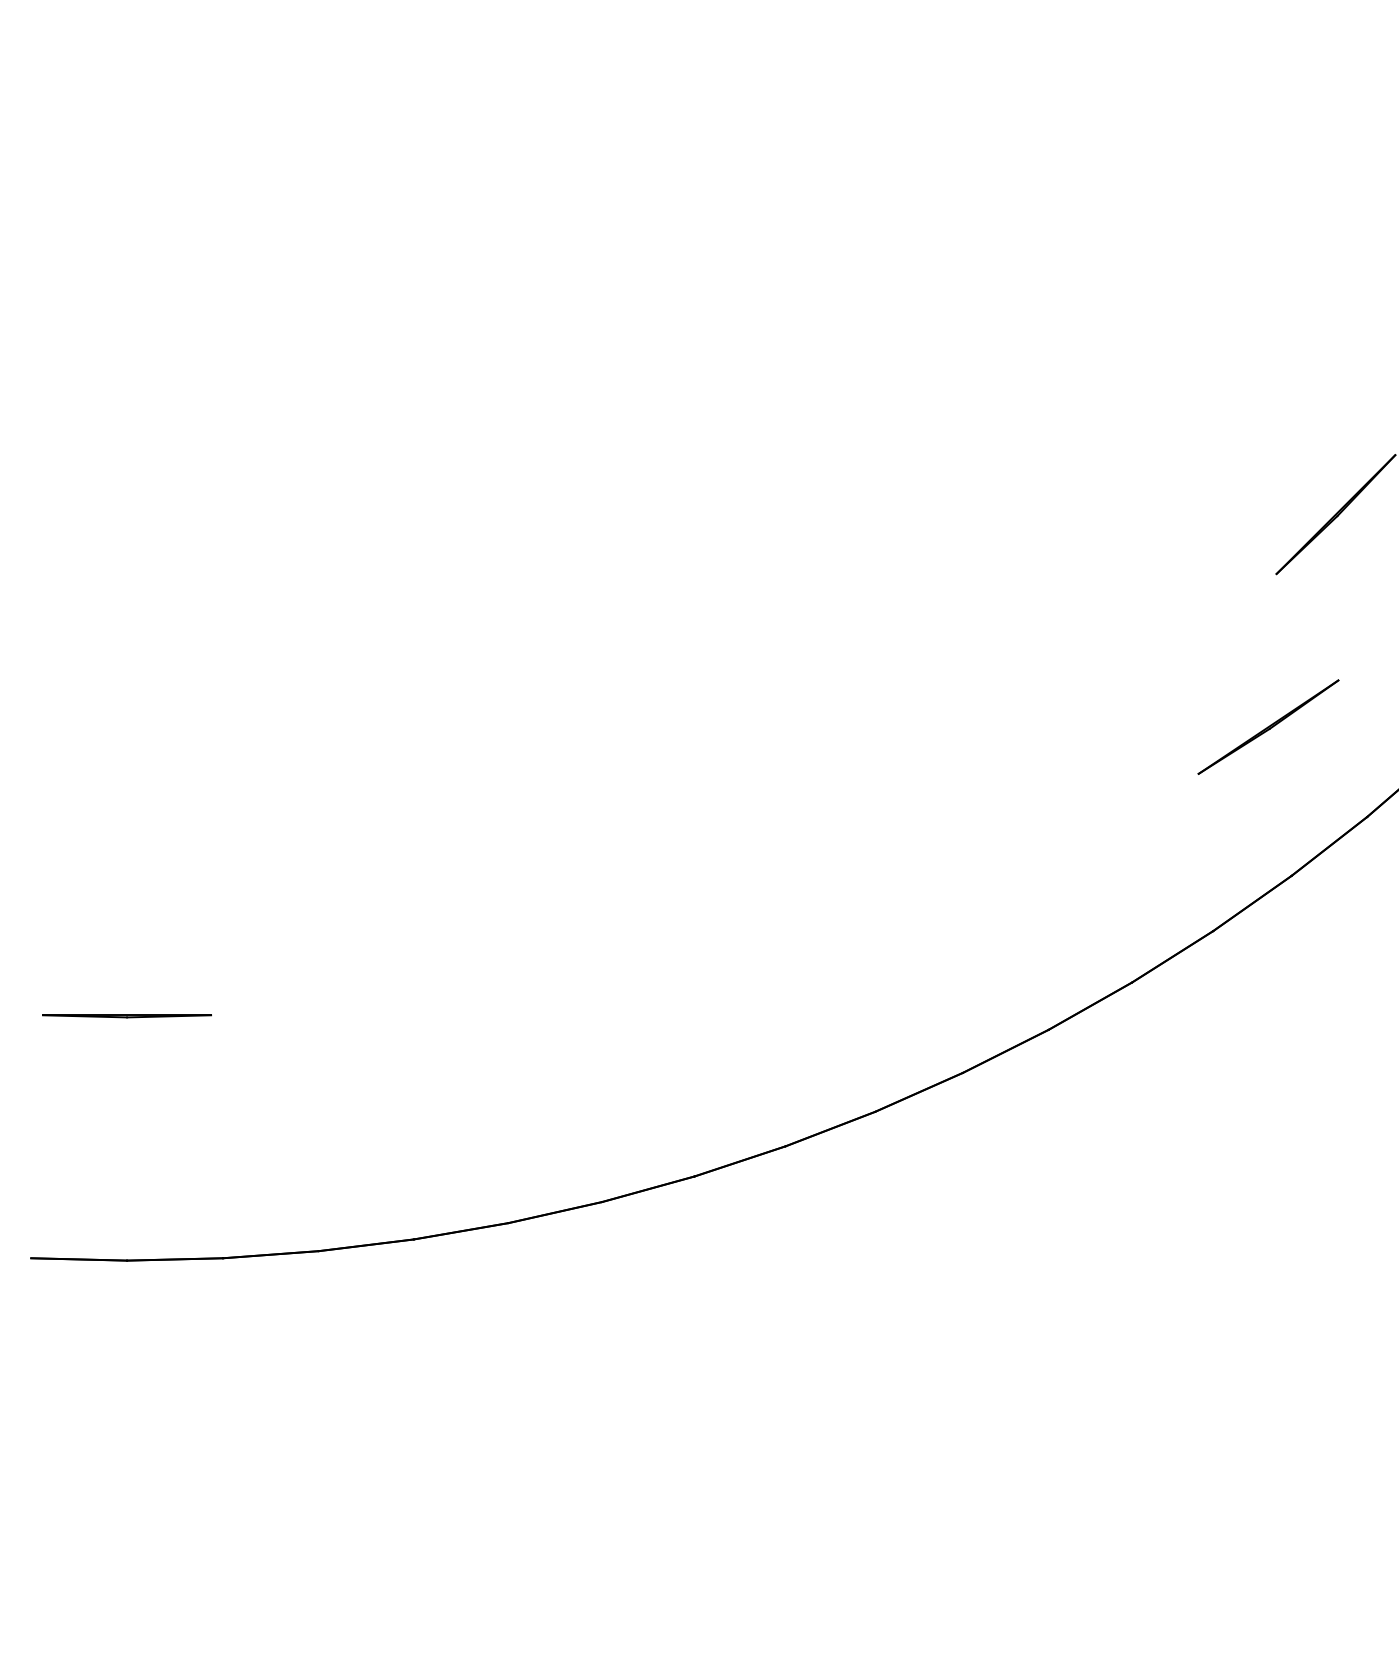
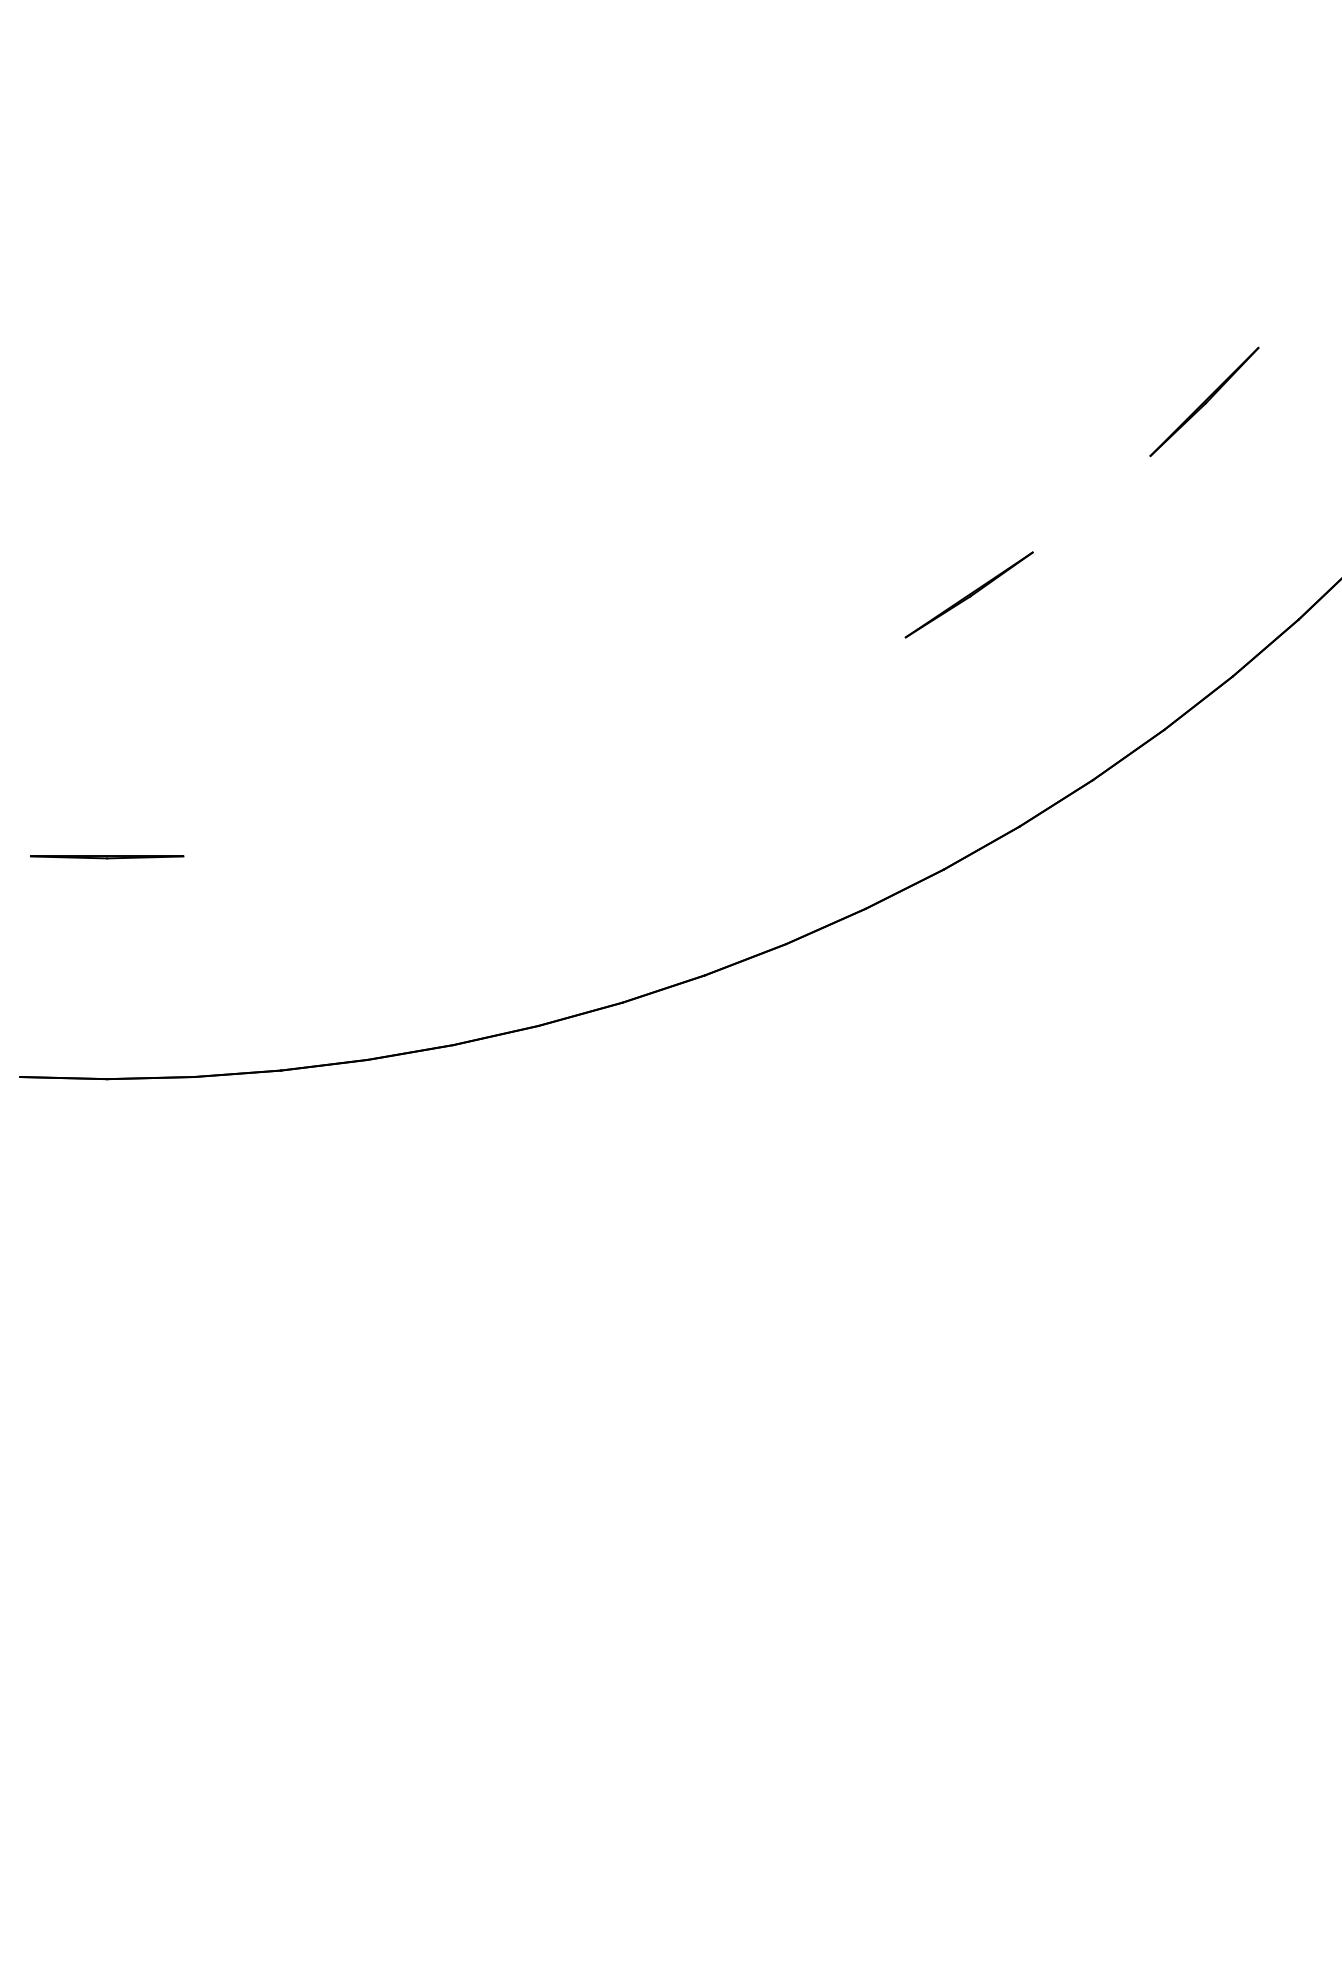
line: (1267, 726) -> (968, 594), moved

